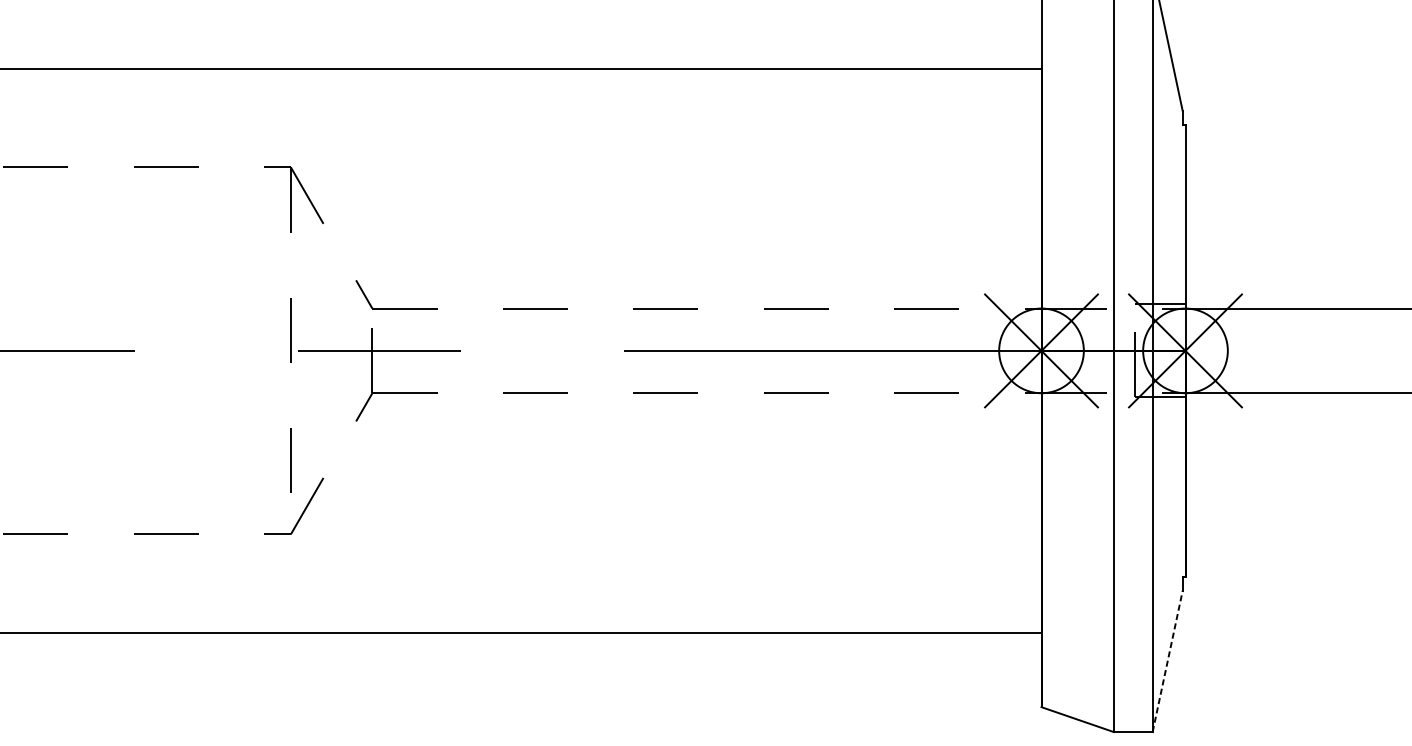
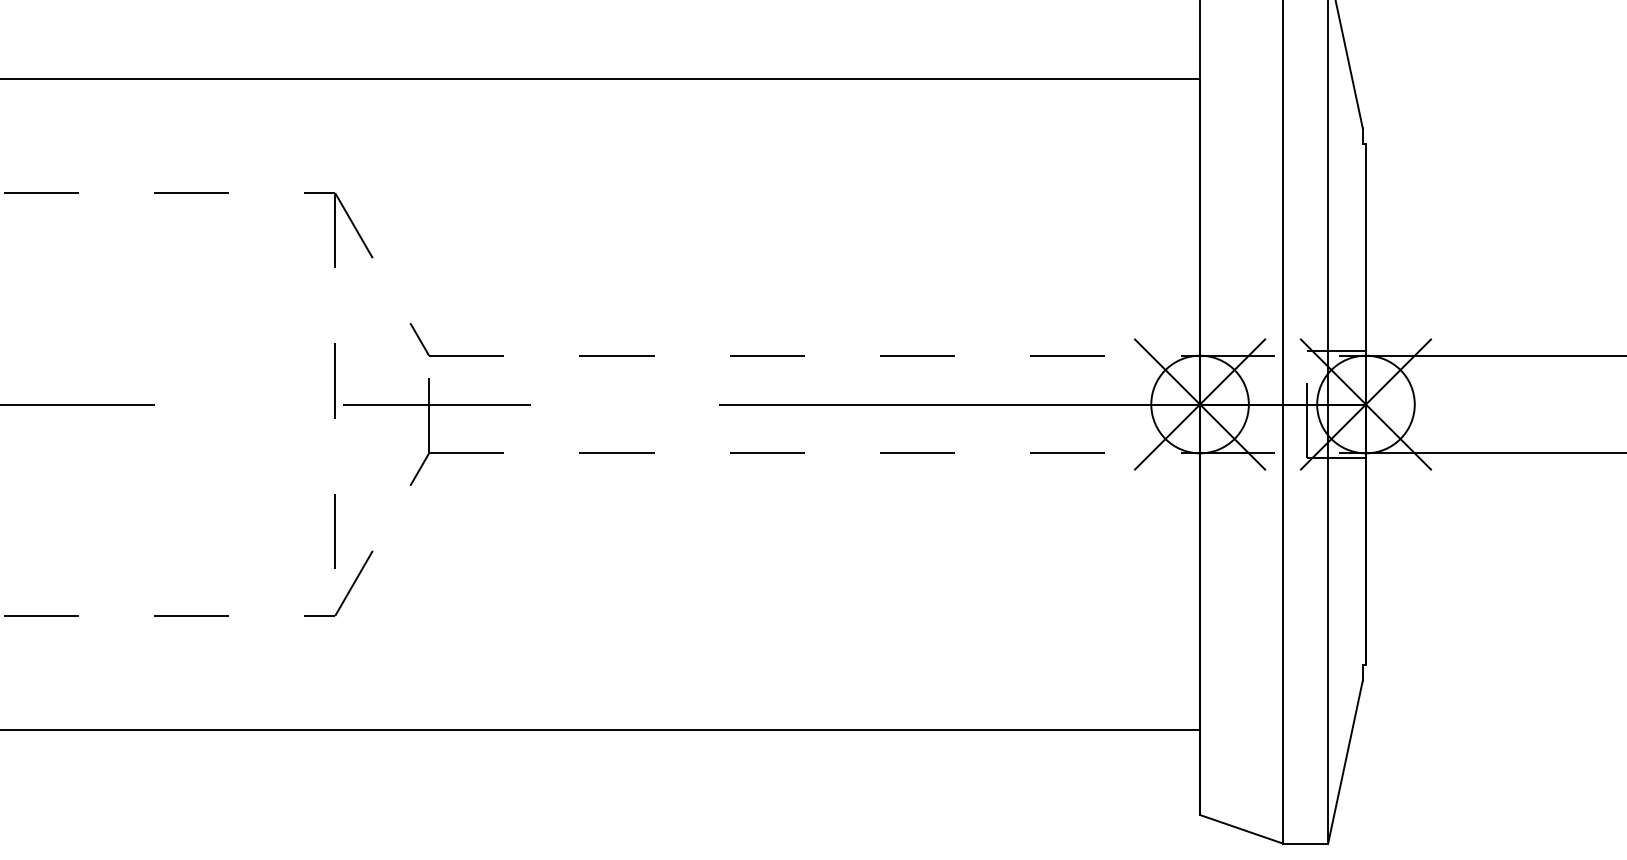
line: (1167, 660) -> (1345, 761), dashed -> solid

